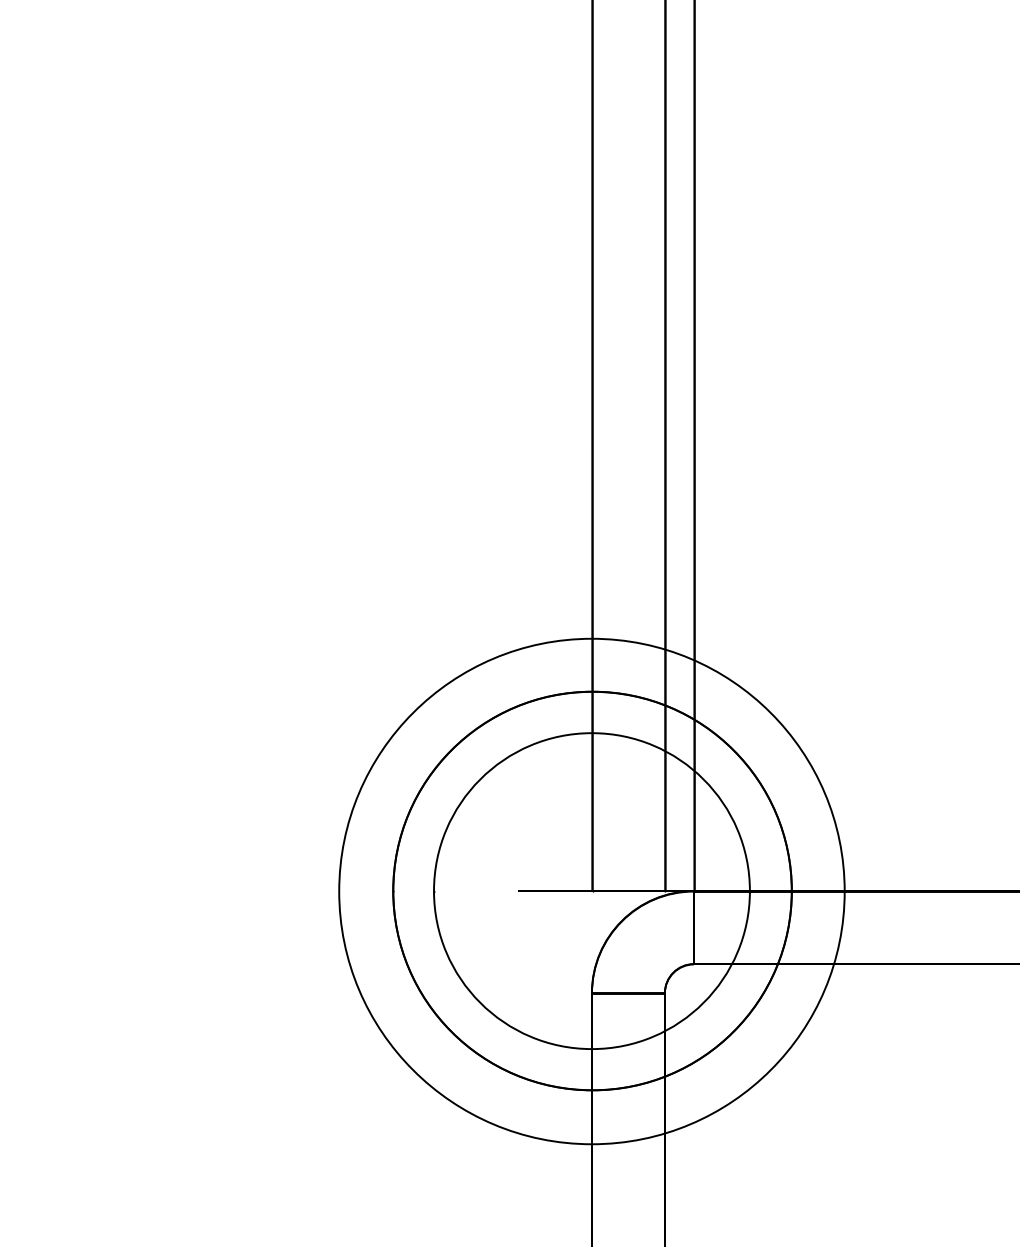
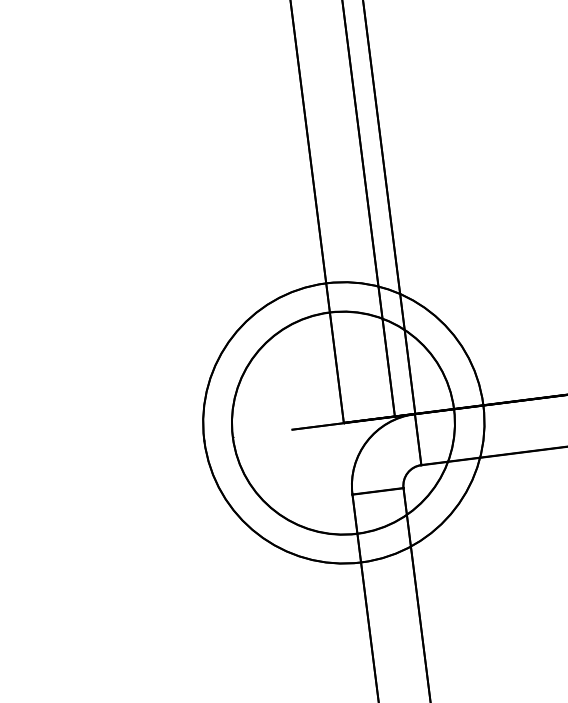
circle: (591, 891) -> (343, 423), size x0.62

